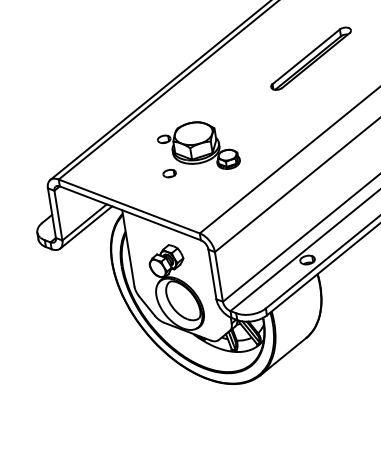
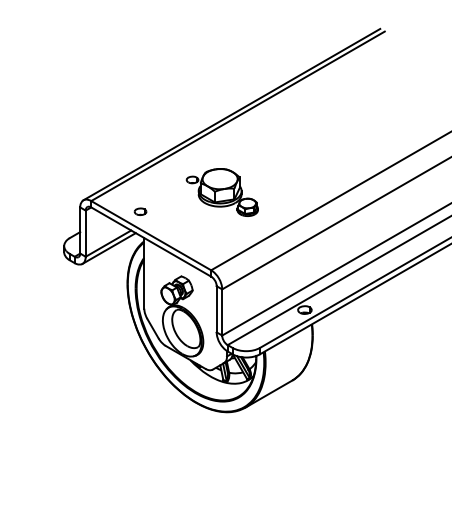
part: (311, 58) -> (337, 128), removed
part: (169, 173) -> (140, 211), moved

